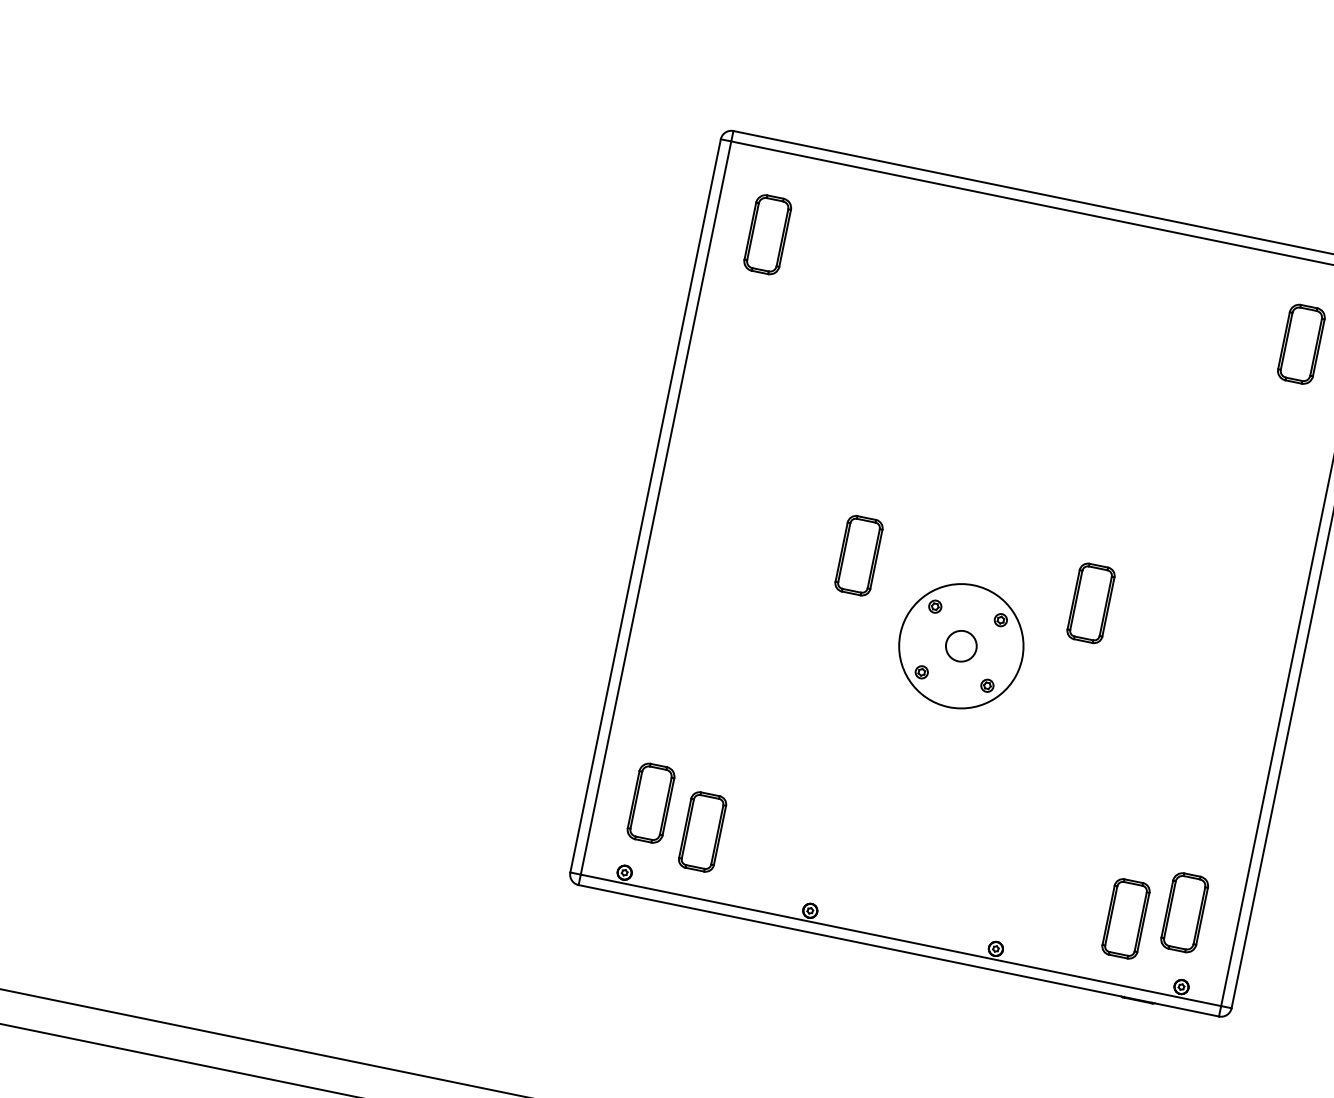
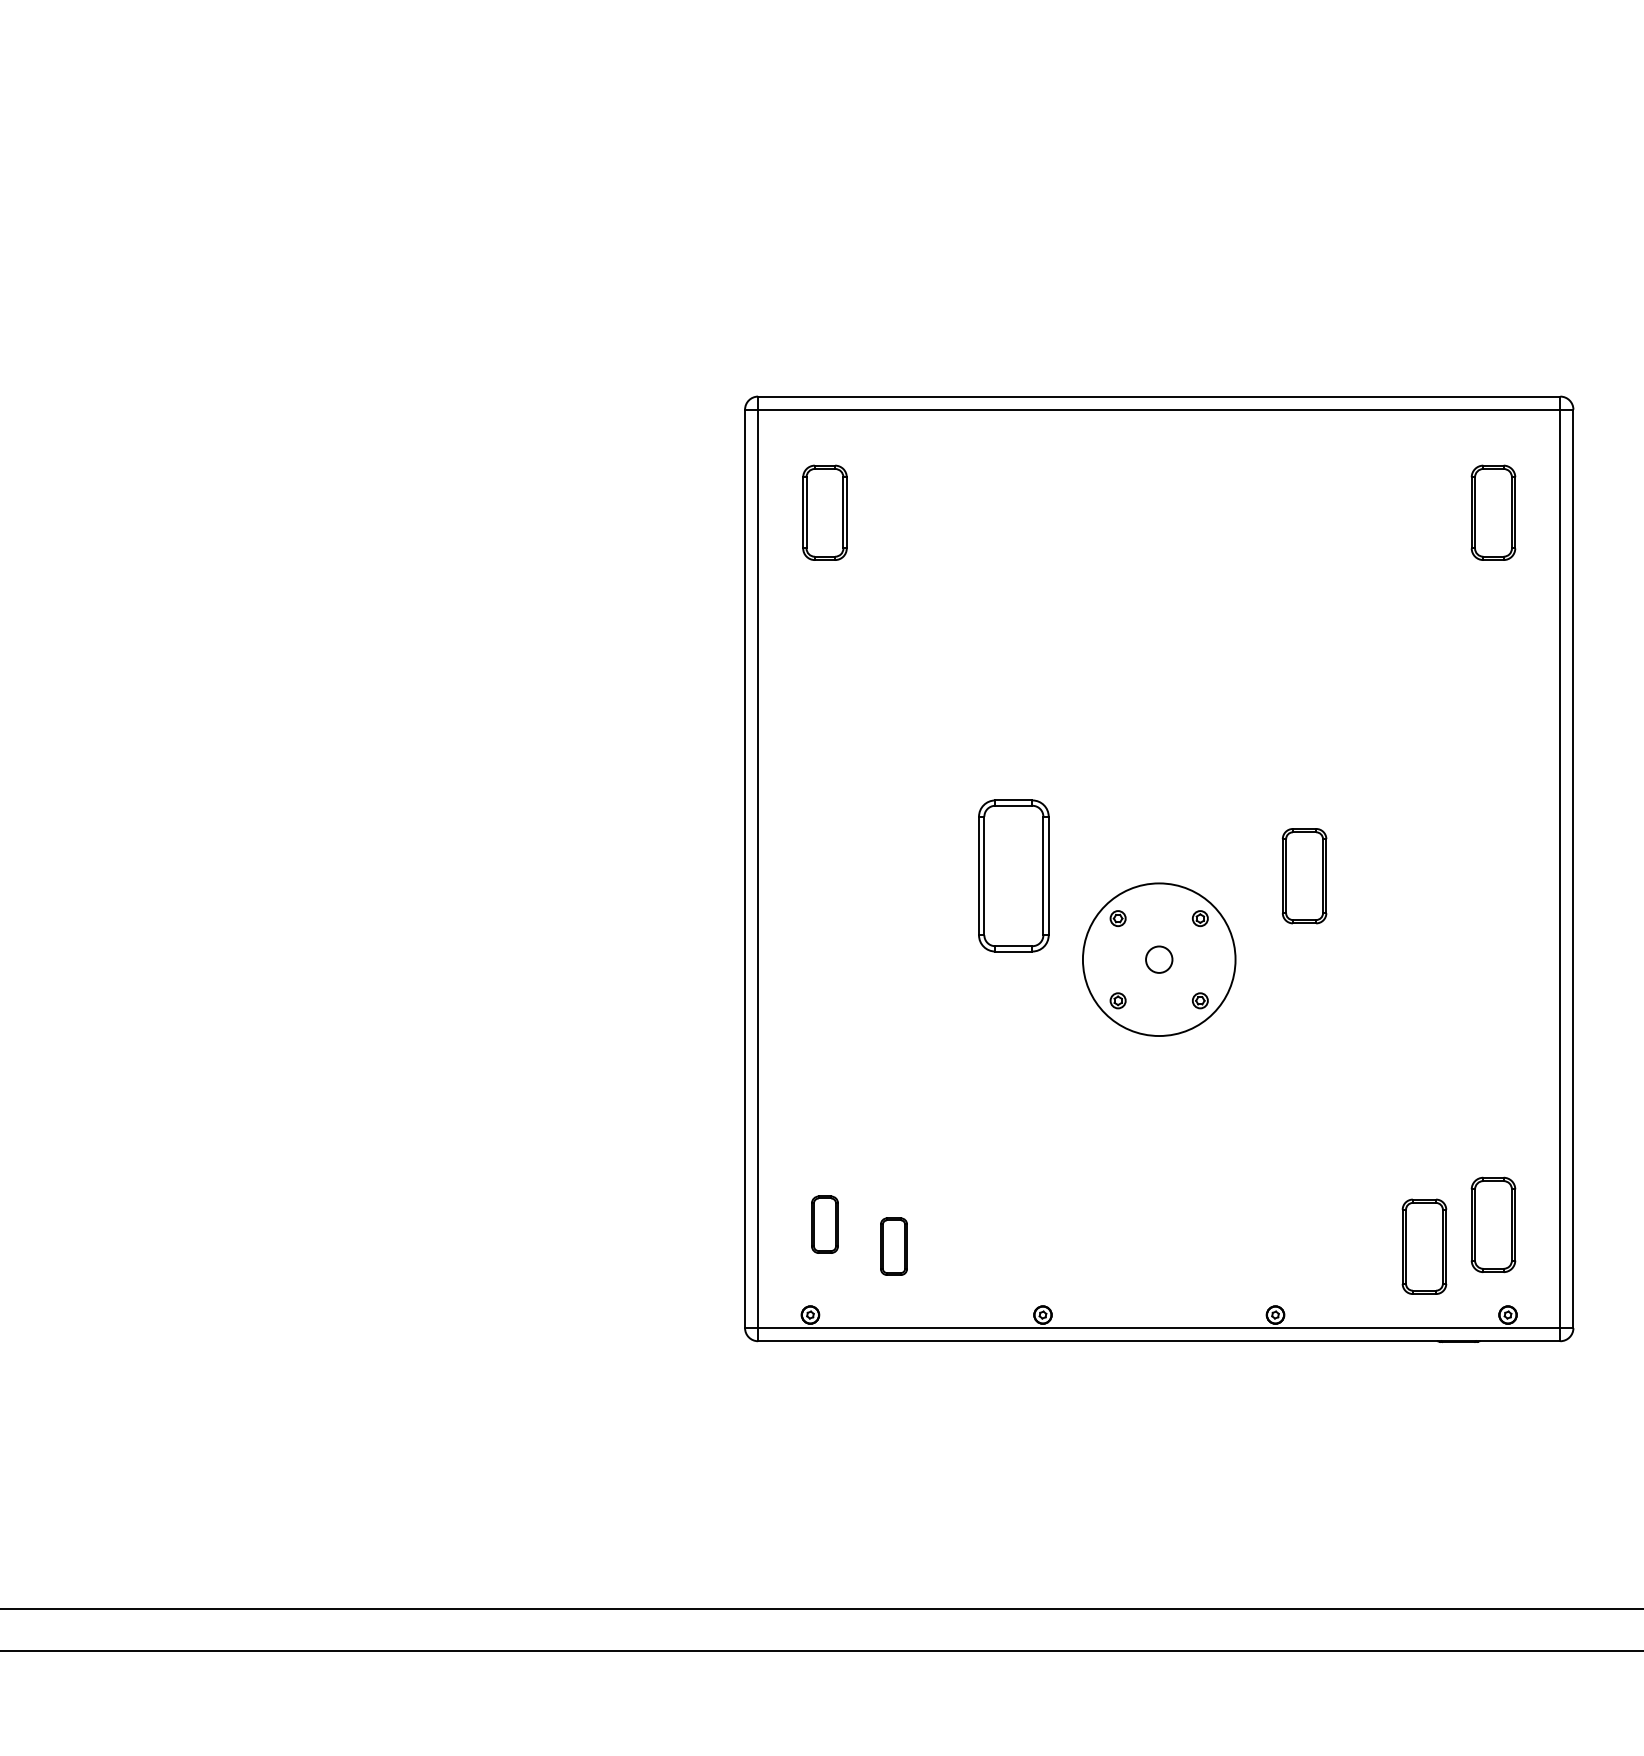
part: (858, 555) -> (1013, 876), size x1.6
circle: (961, 646) -> (1159, 959), size x0.7
part: (650, 802) -> (824, 1224), size x0.6
part: (702, 831) -> (893, 1246), size x0.6

